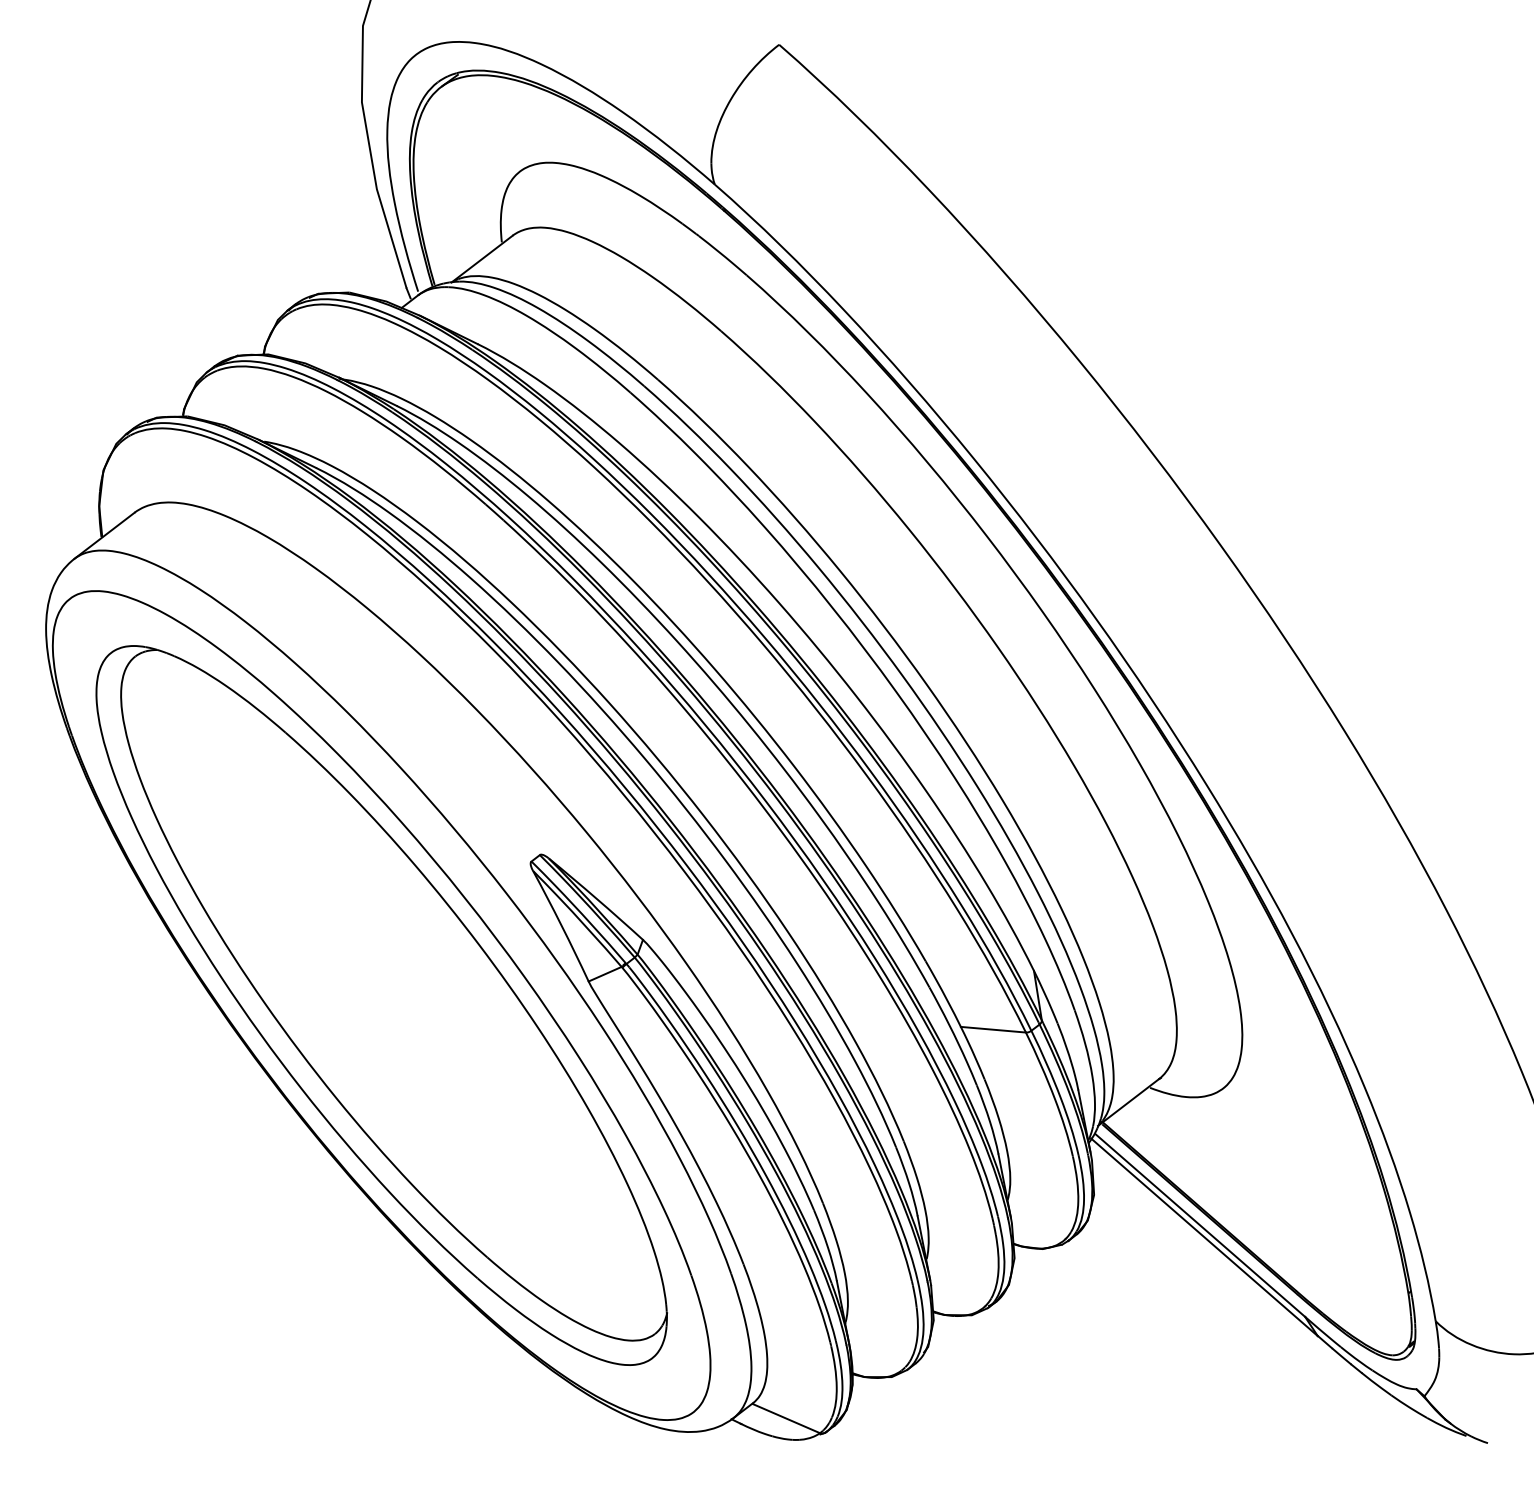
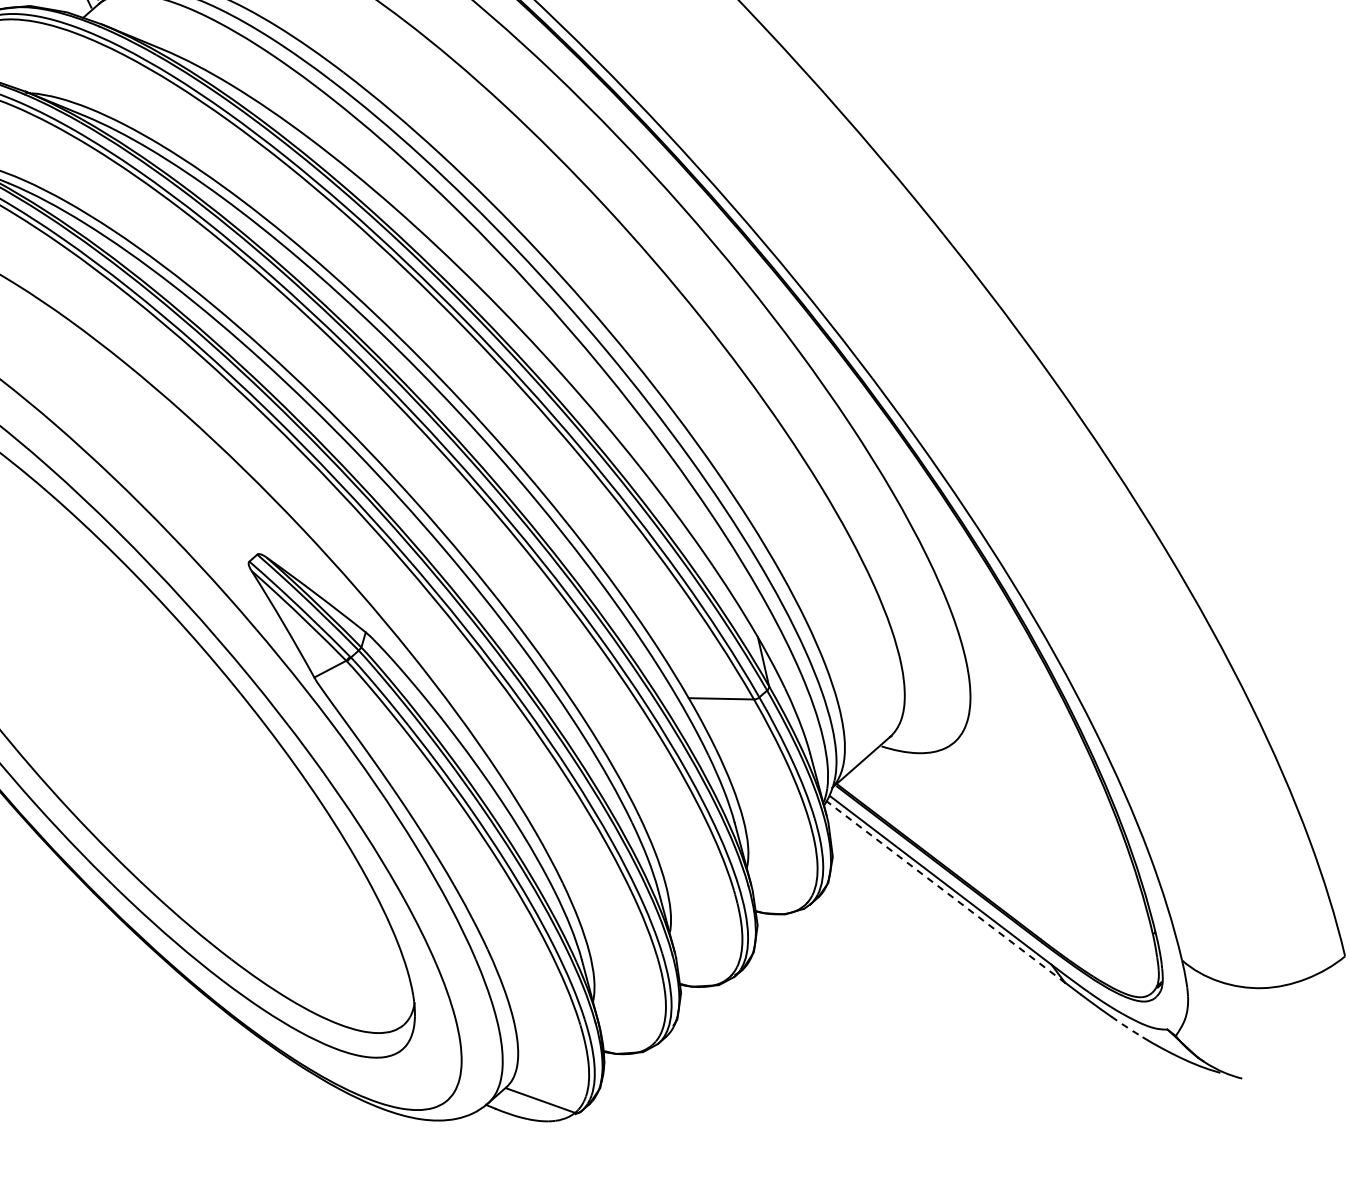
line: (1204, 1237) -> (945, 892), solid -> dashed
line: (1376, 1384) -> (1127, 1027), solid -> dashed

